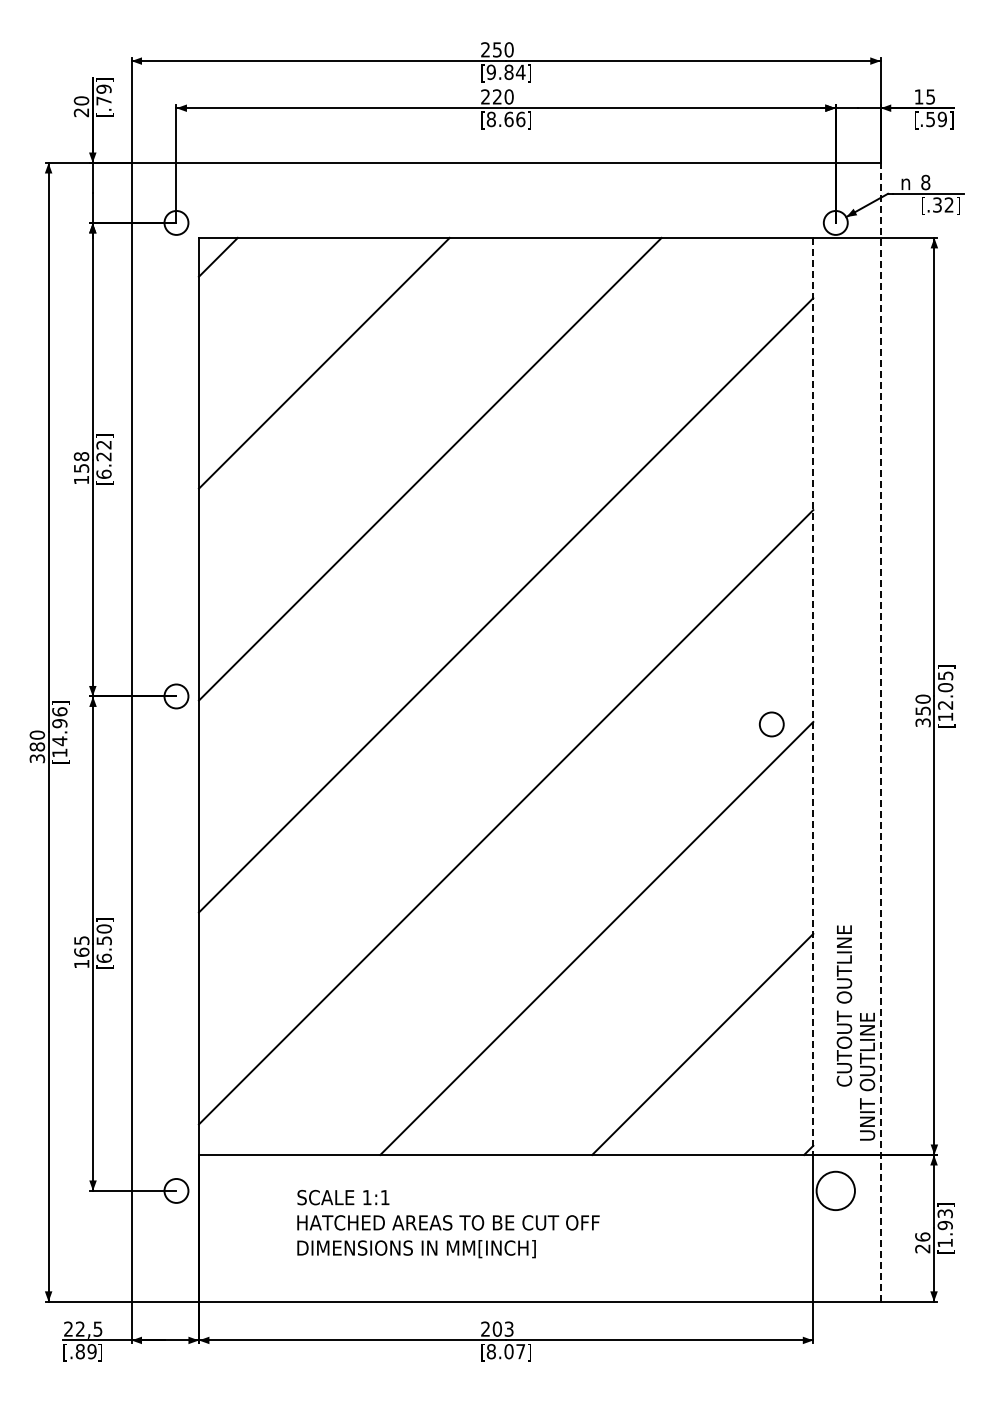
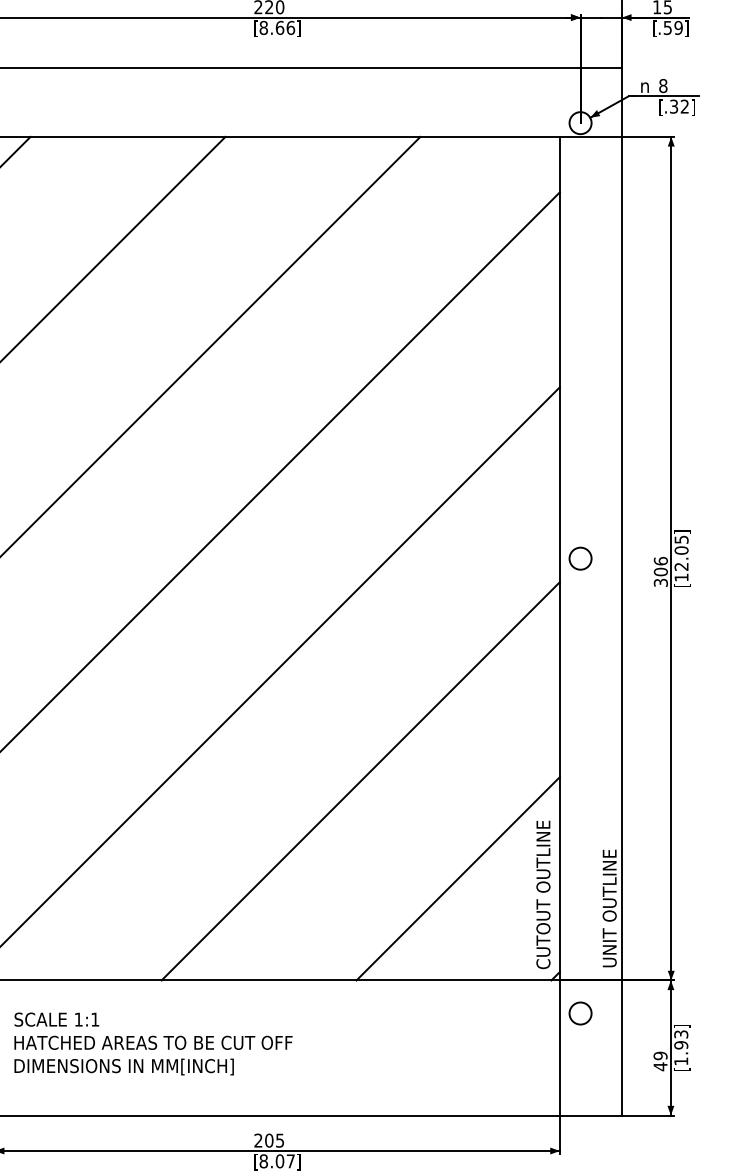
line: (813, 696) -> (560, 558), dashed -> solid
text: (922, 704) -> (660, 566), 350 -> 306
circle: (771, 724) -> (580, 558), moved
line: (880, 731) -> (621, 590), dashed -> solid
text: (844, 1005) -> (543, 894), moved
circle: (835, 1190) -> (580, 1013), size x0.62
text: (448, 1224) -> (153, 1044), moved
text: (922, 1242) -> (660, 1060), 26 -> 49
text: (509, 1328) -> (280, 1140), 203 -> 205

